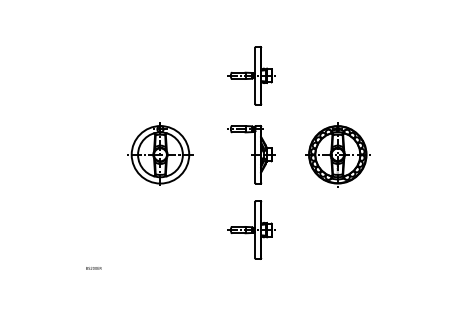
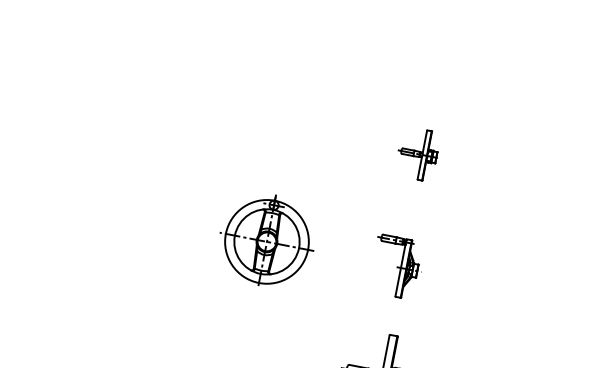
part: (251, 75) -> (419, 153), size x0.6
part: (251, 154) -> (397, 266), size x0.7
part: (337, 154) -> (520, 290), removed

